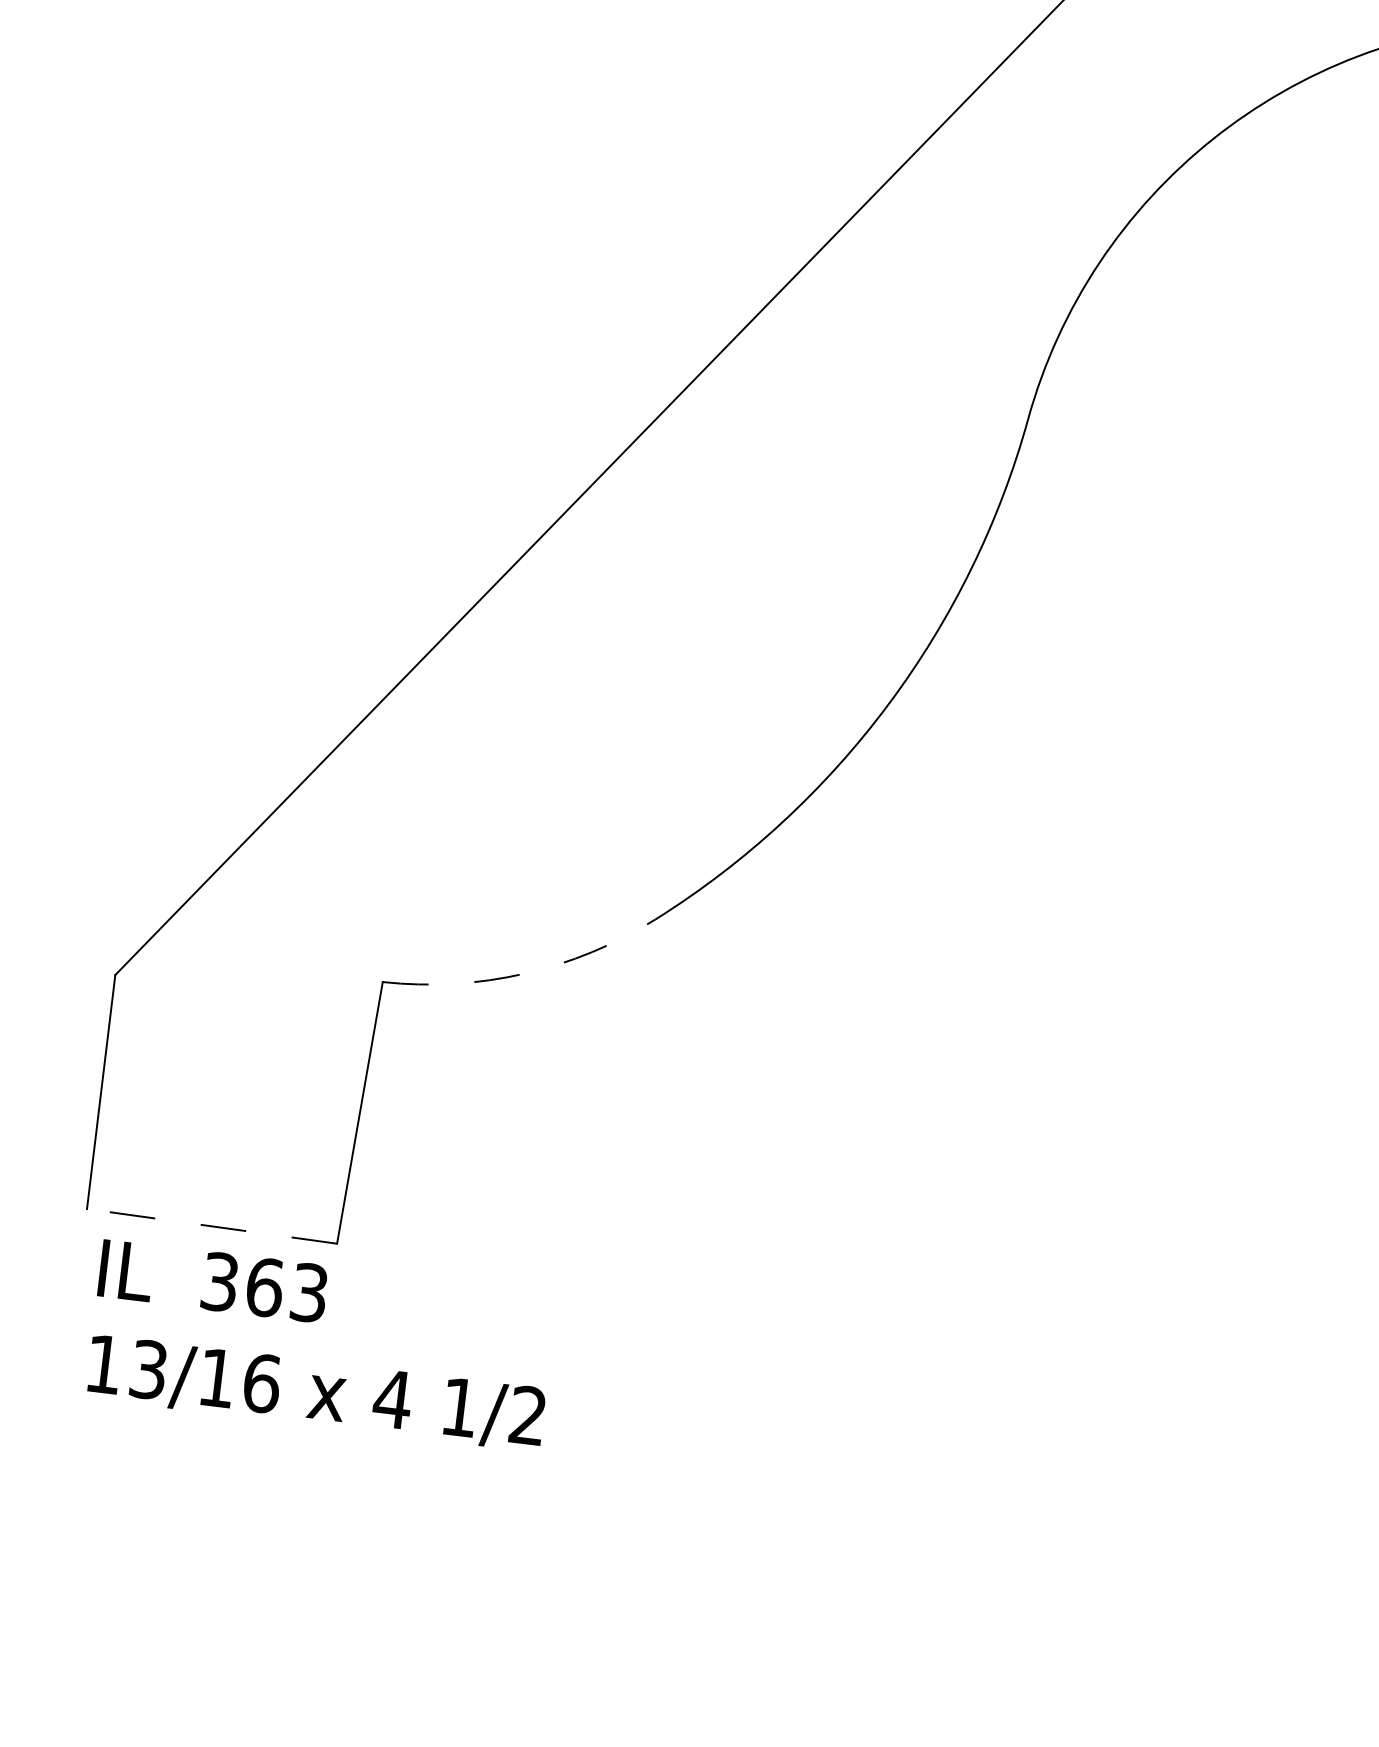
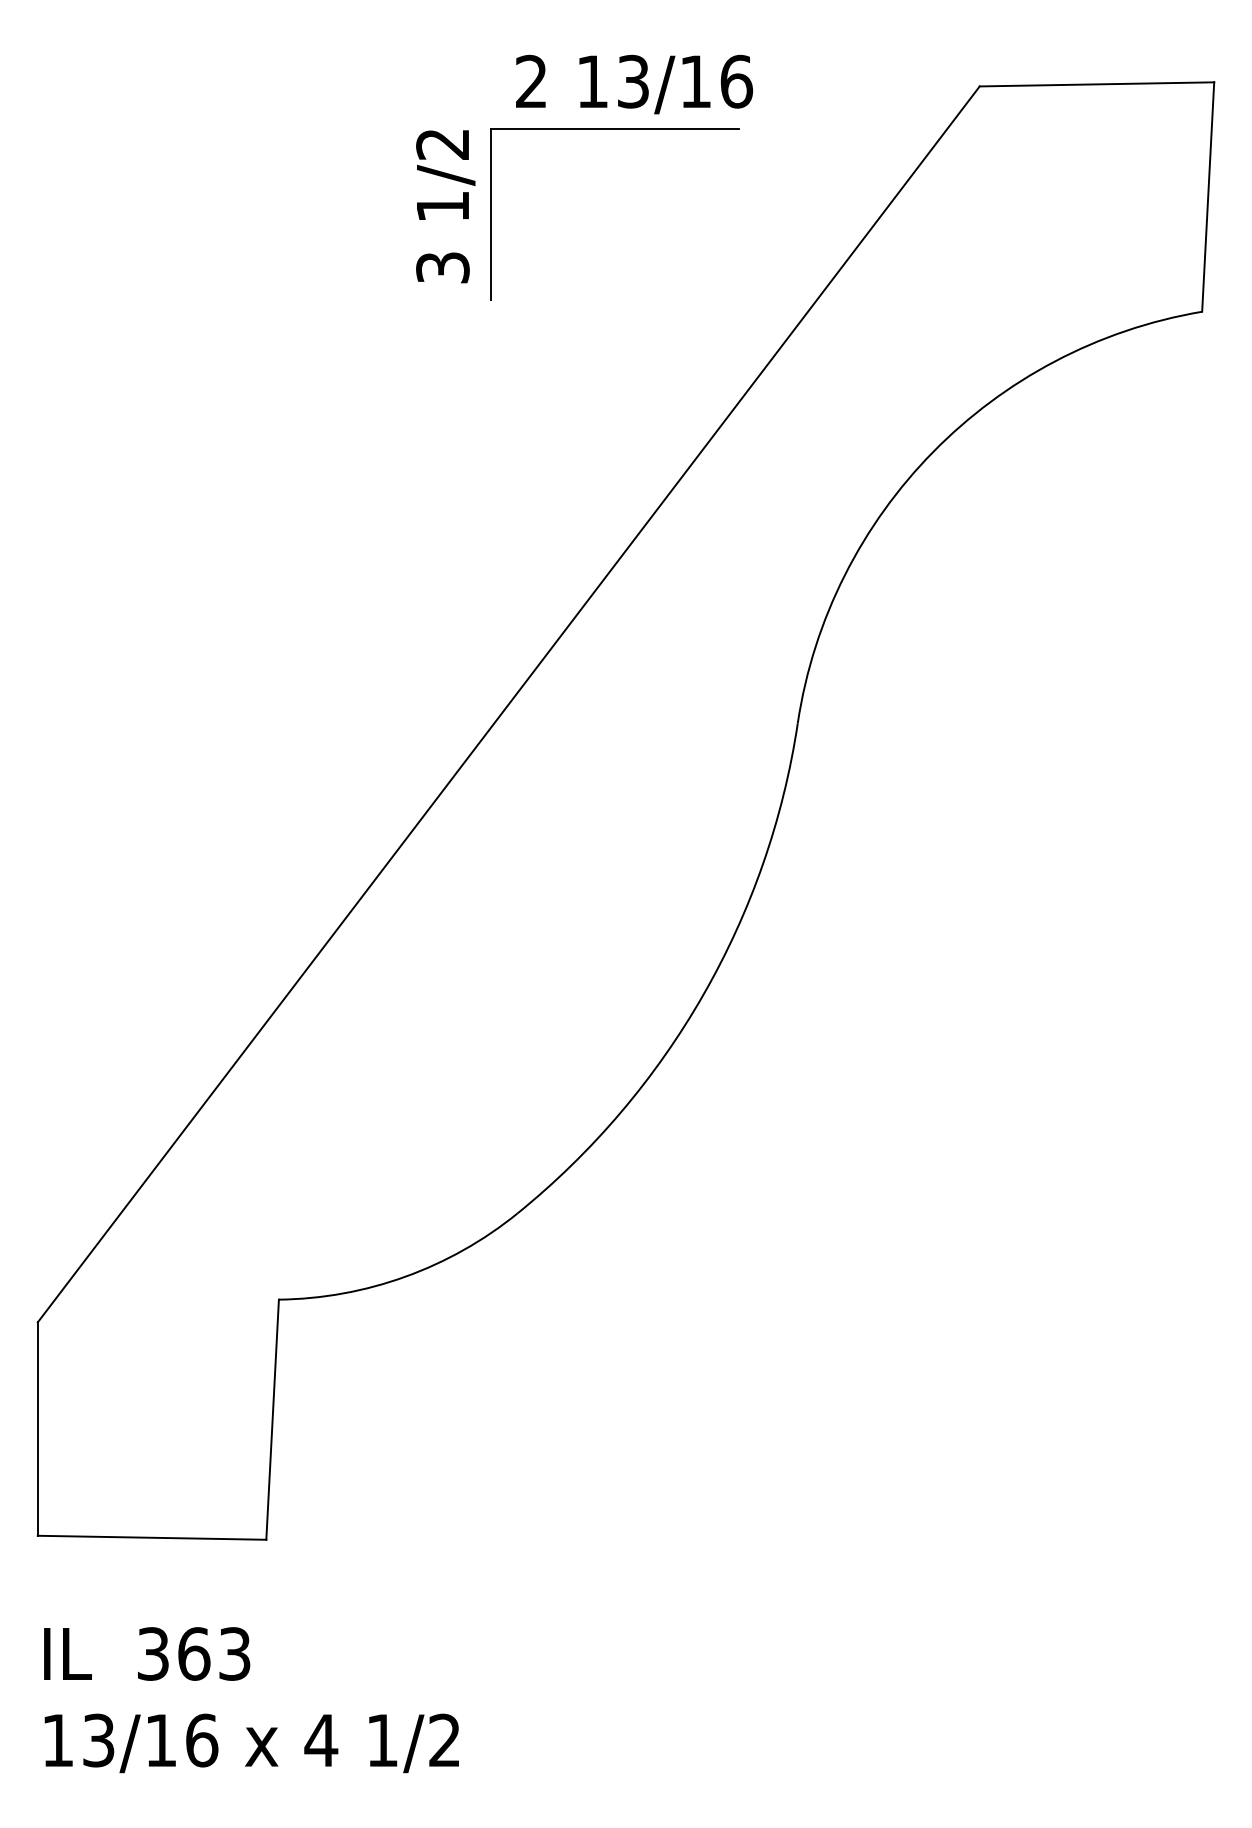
arc: (524, 973) -> (405, 1276), dashed -> solid
line: (211, 1225) -> (151, 1537), dashed -> solid
text: (321, 1346) -> (251, 1700), moved

